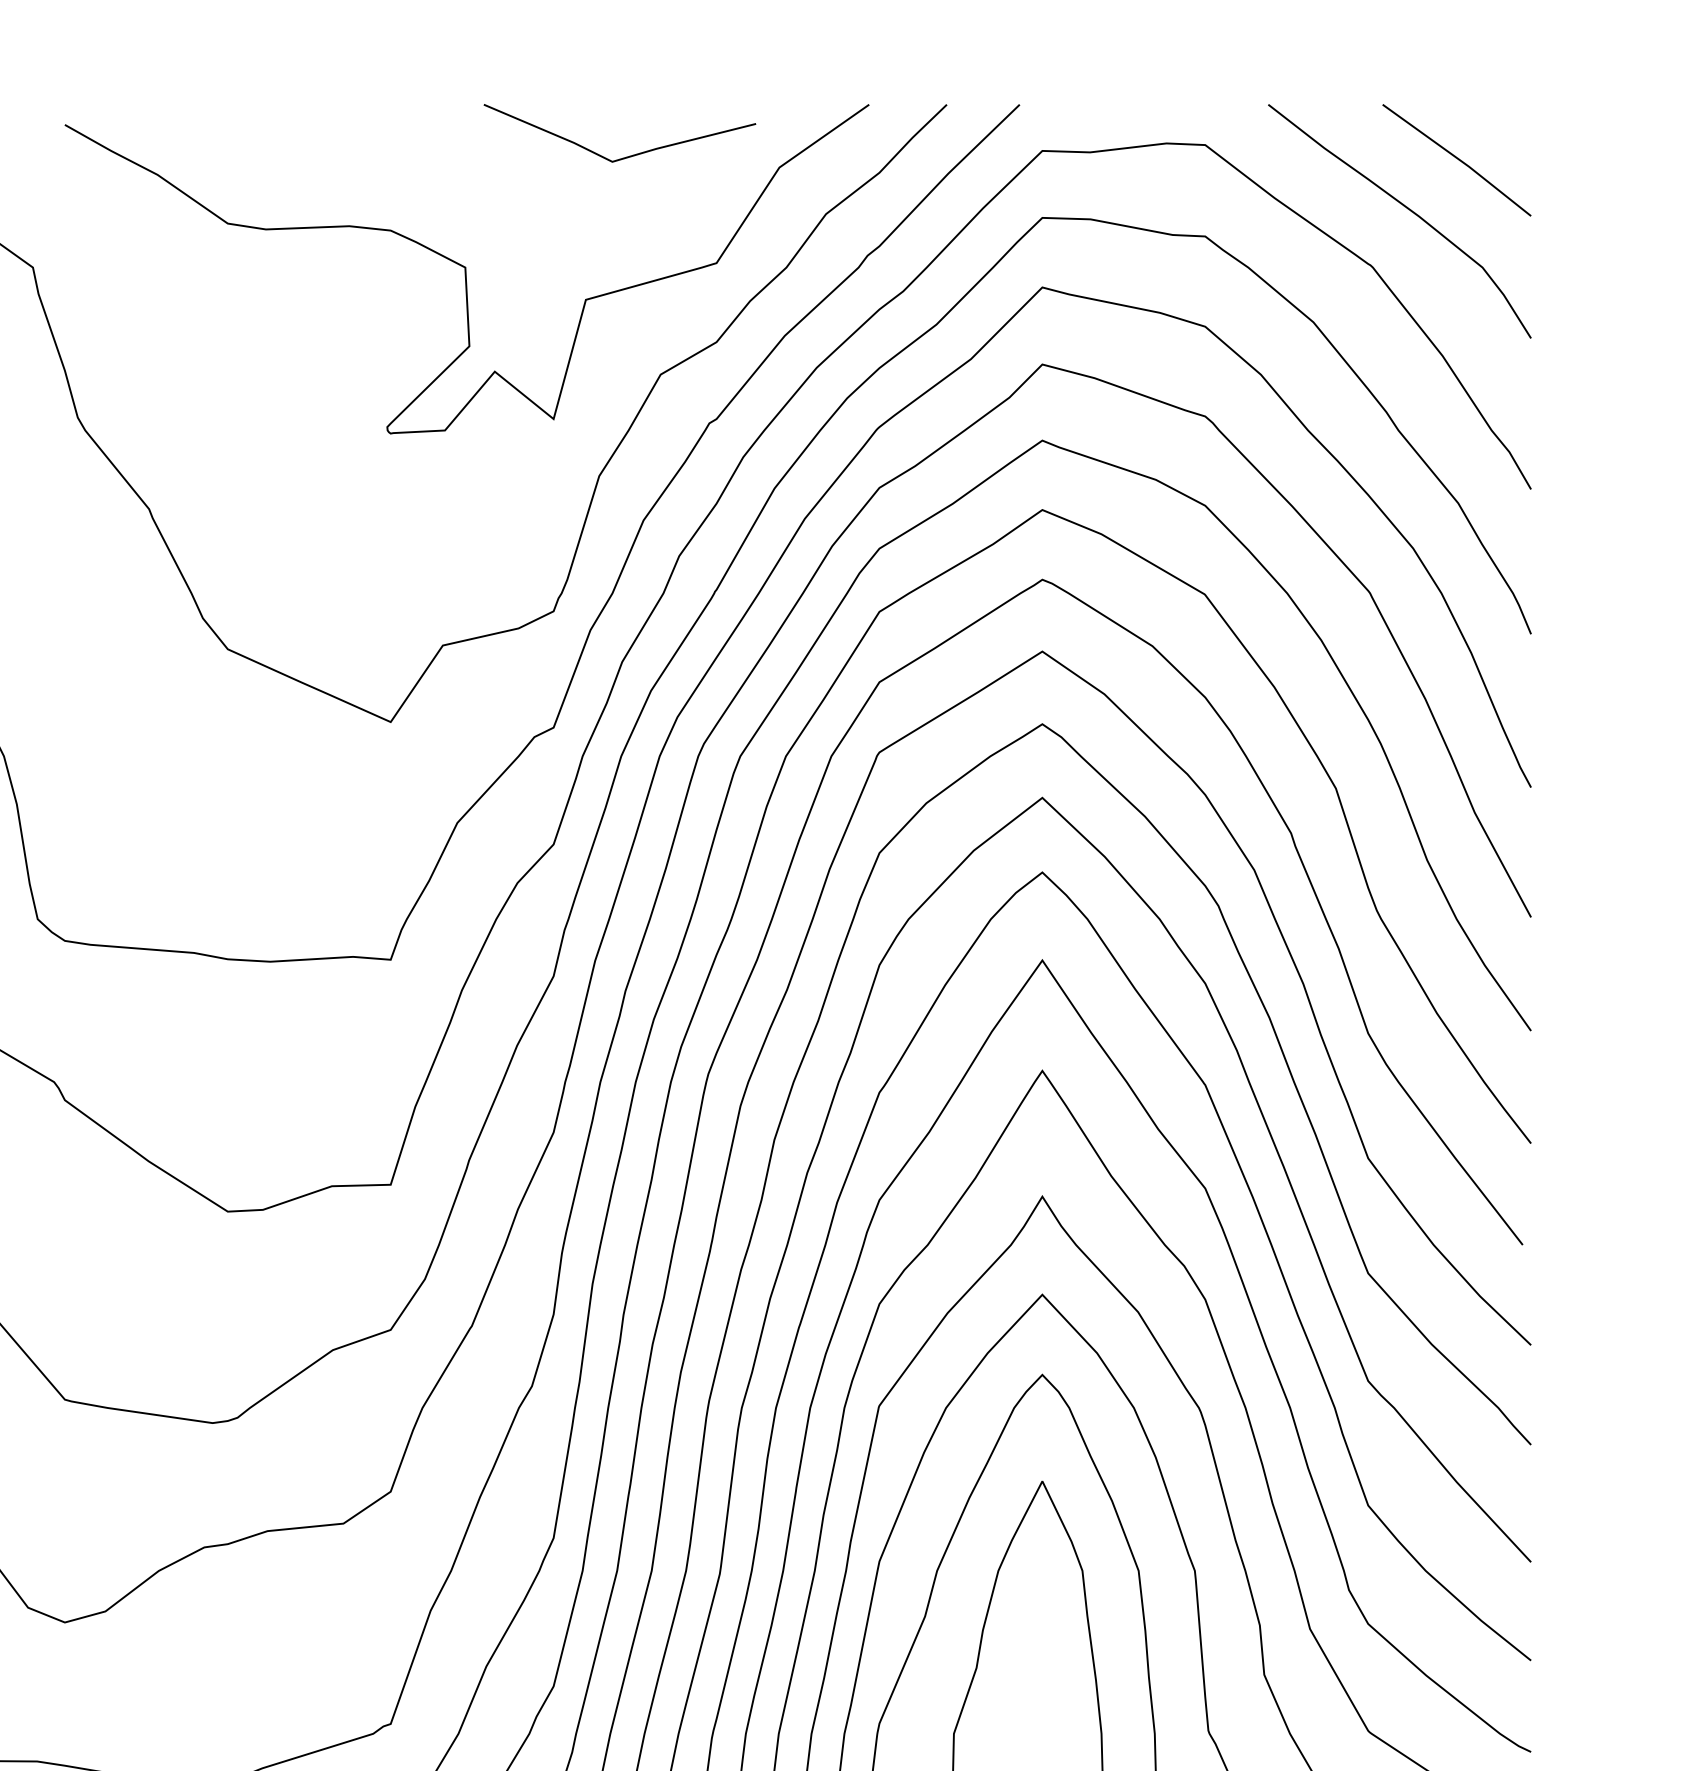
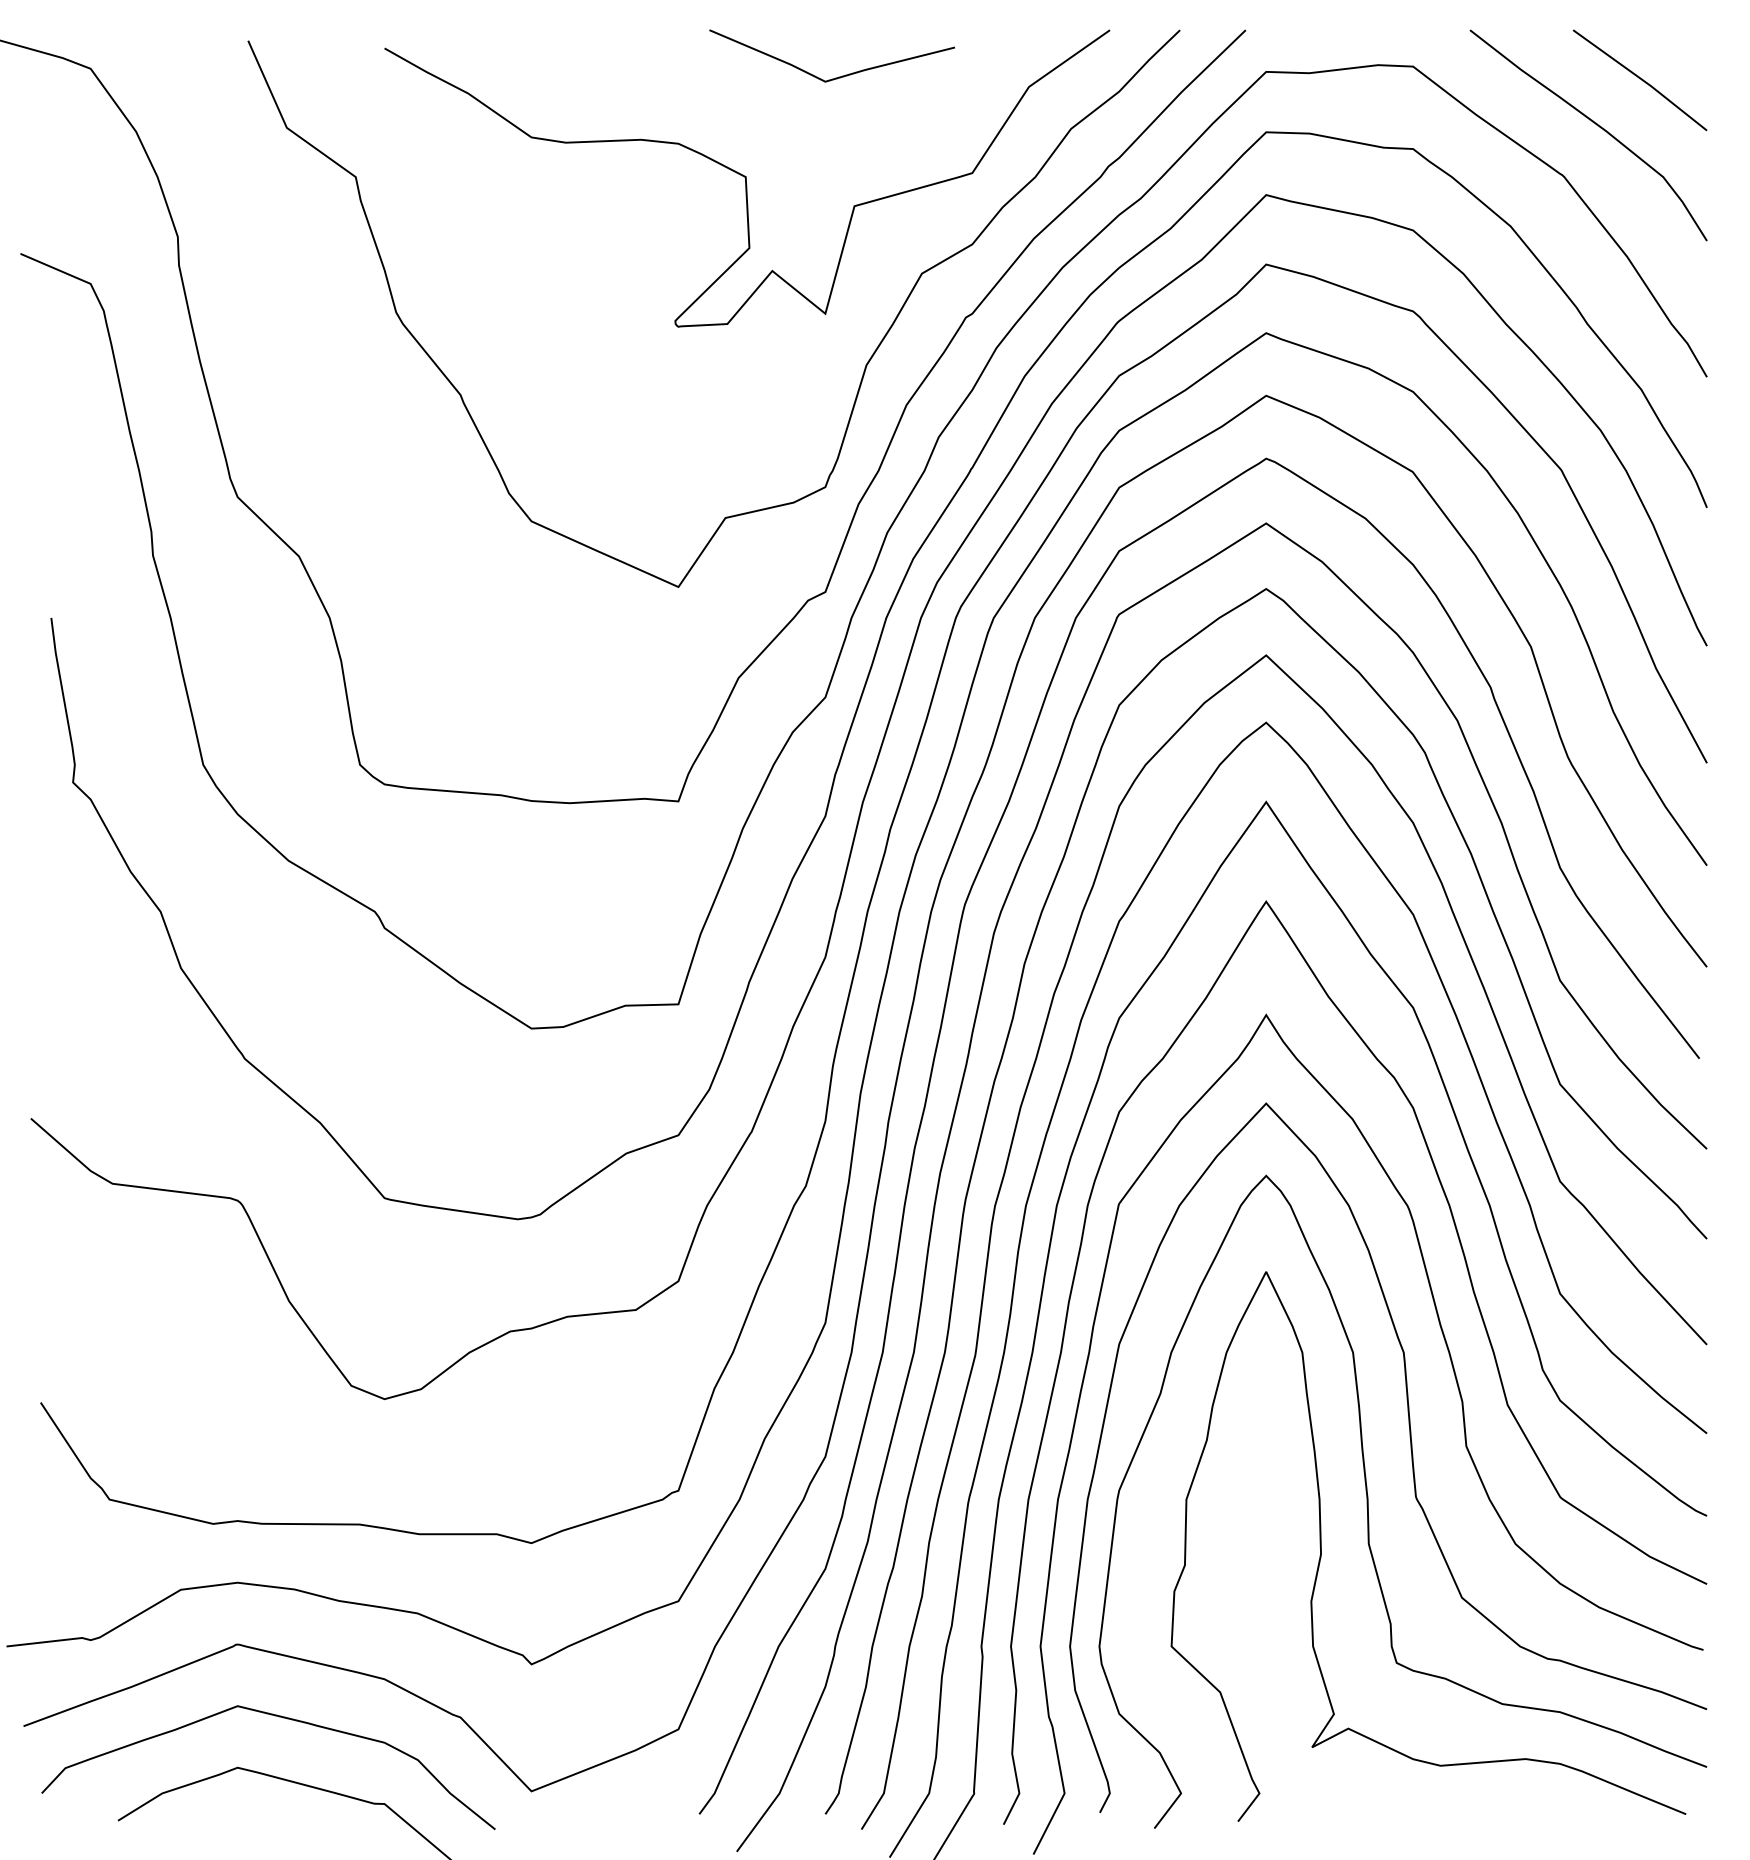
line: (626, 156) -> (838, 76), moved

